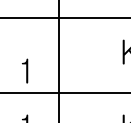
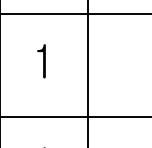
text: (25, 70) -> (42, 60), moved

